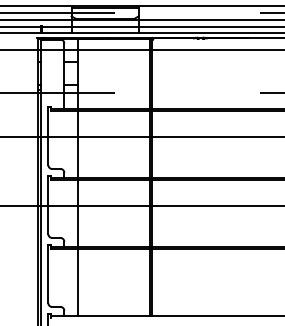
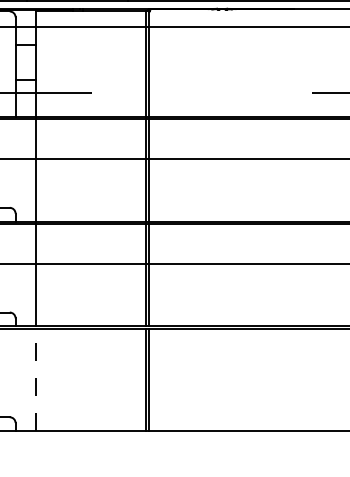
line: (77, 282) -> (35, 380), solid -> dashed

